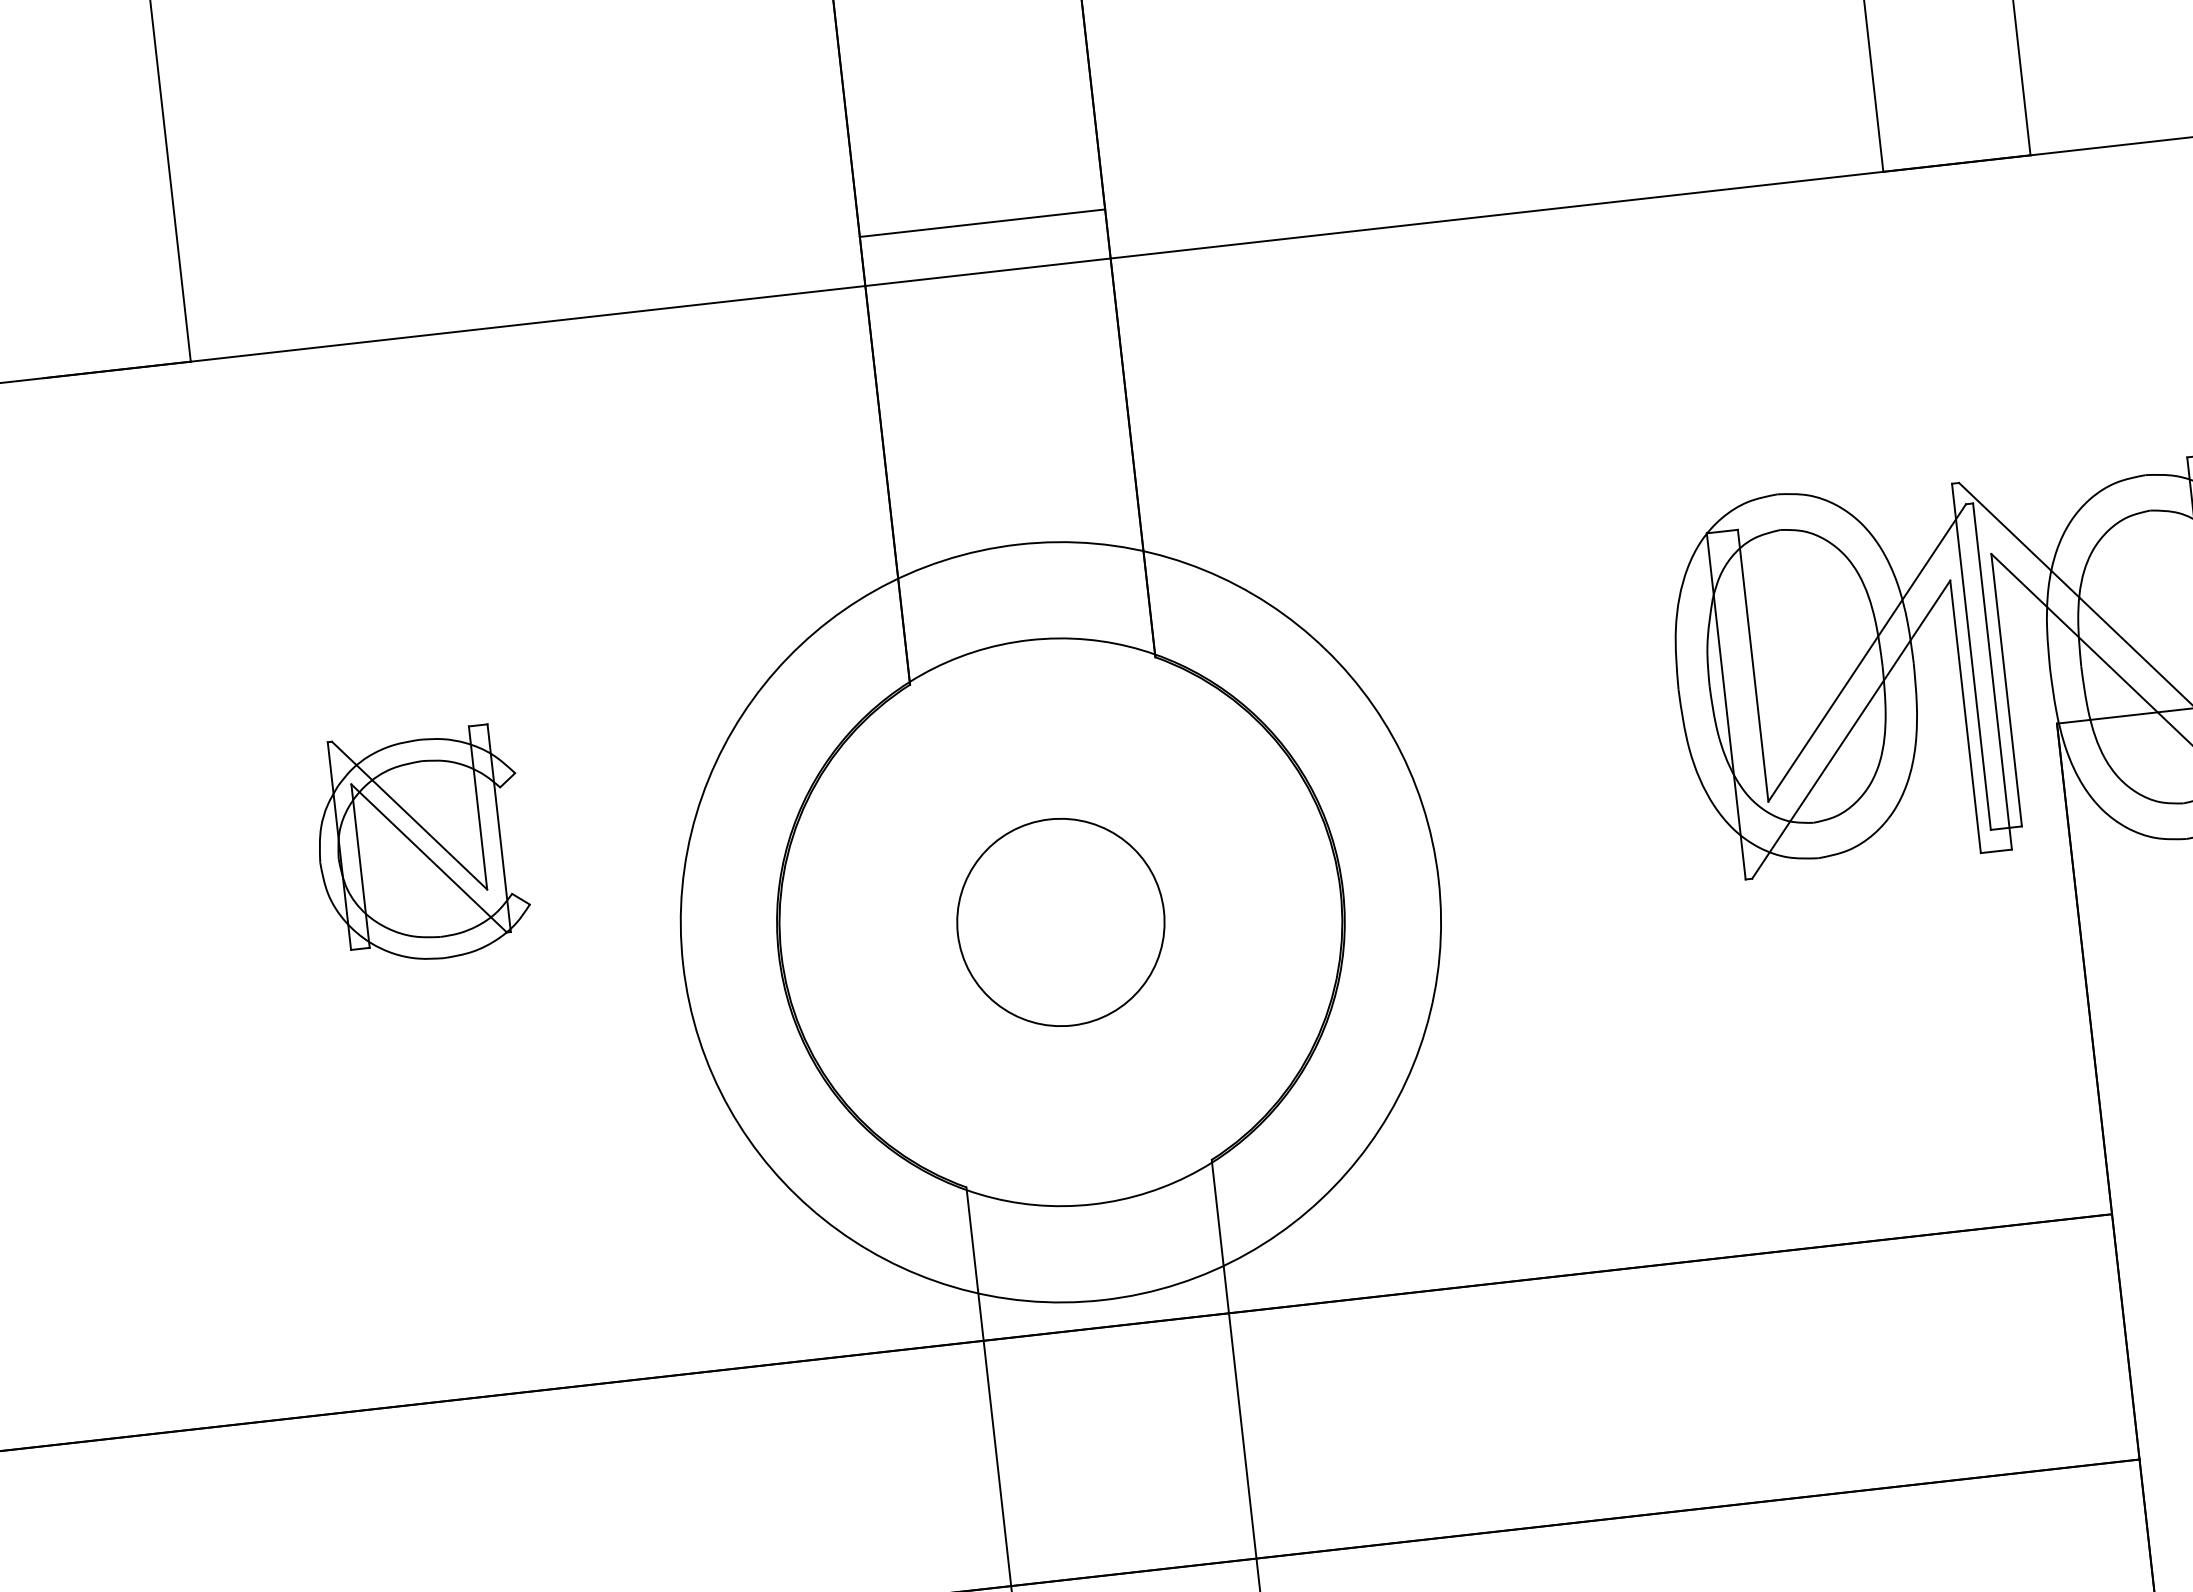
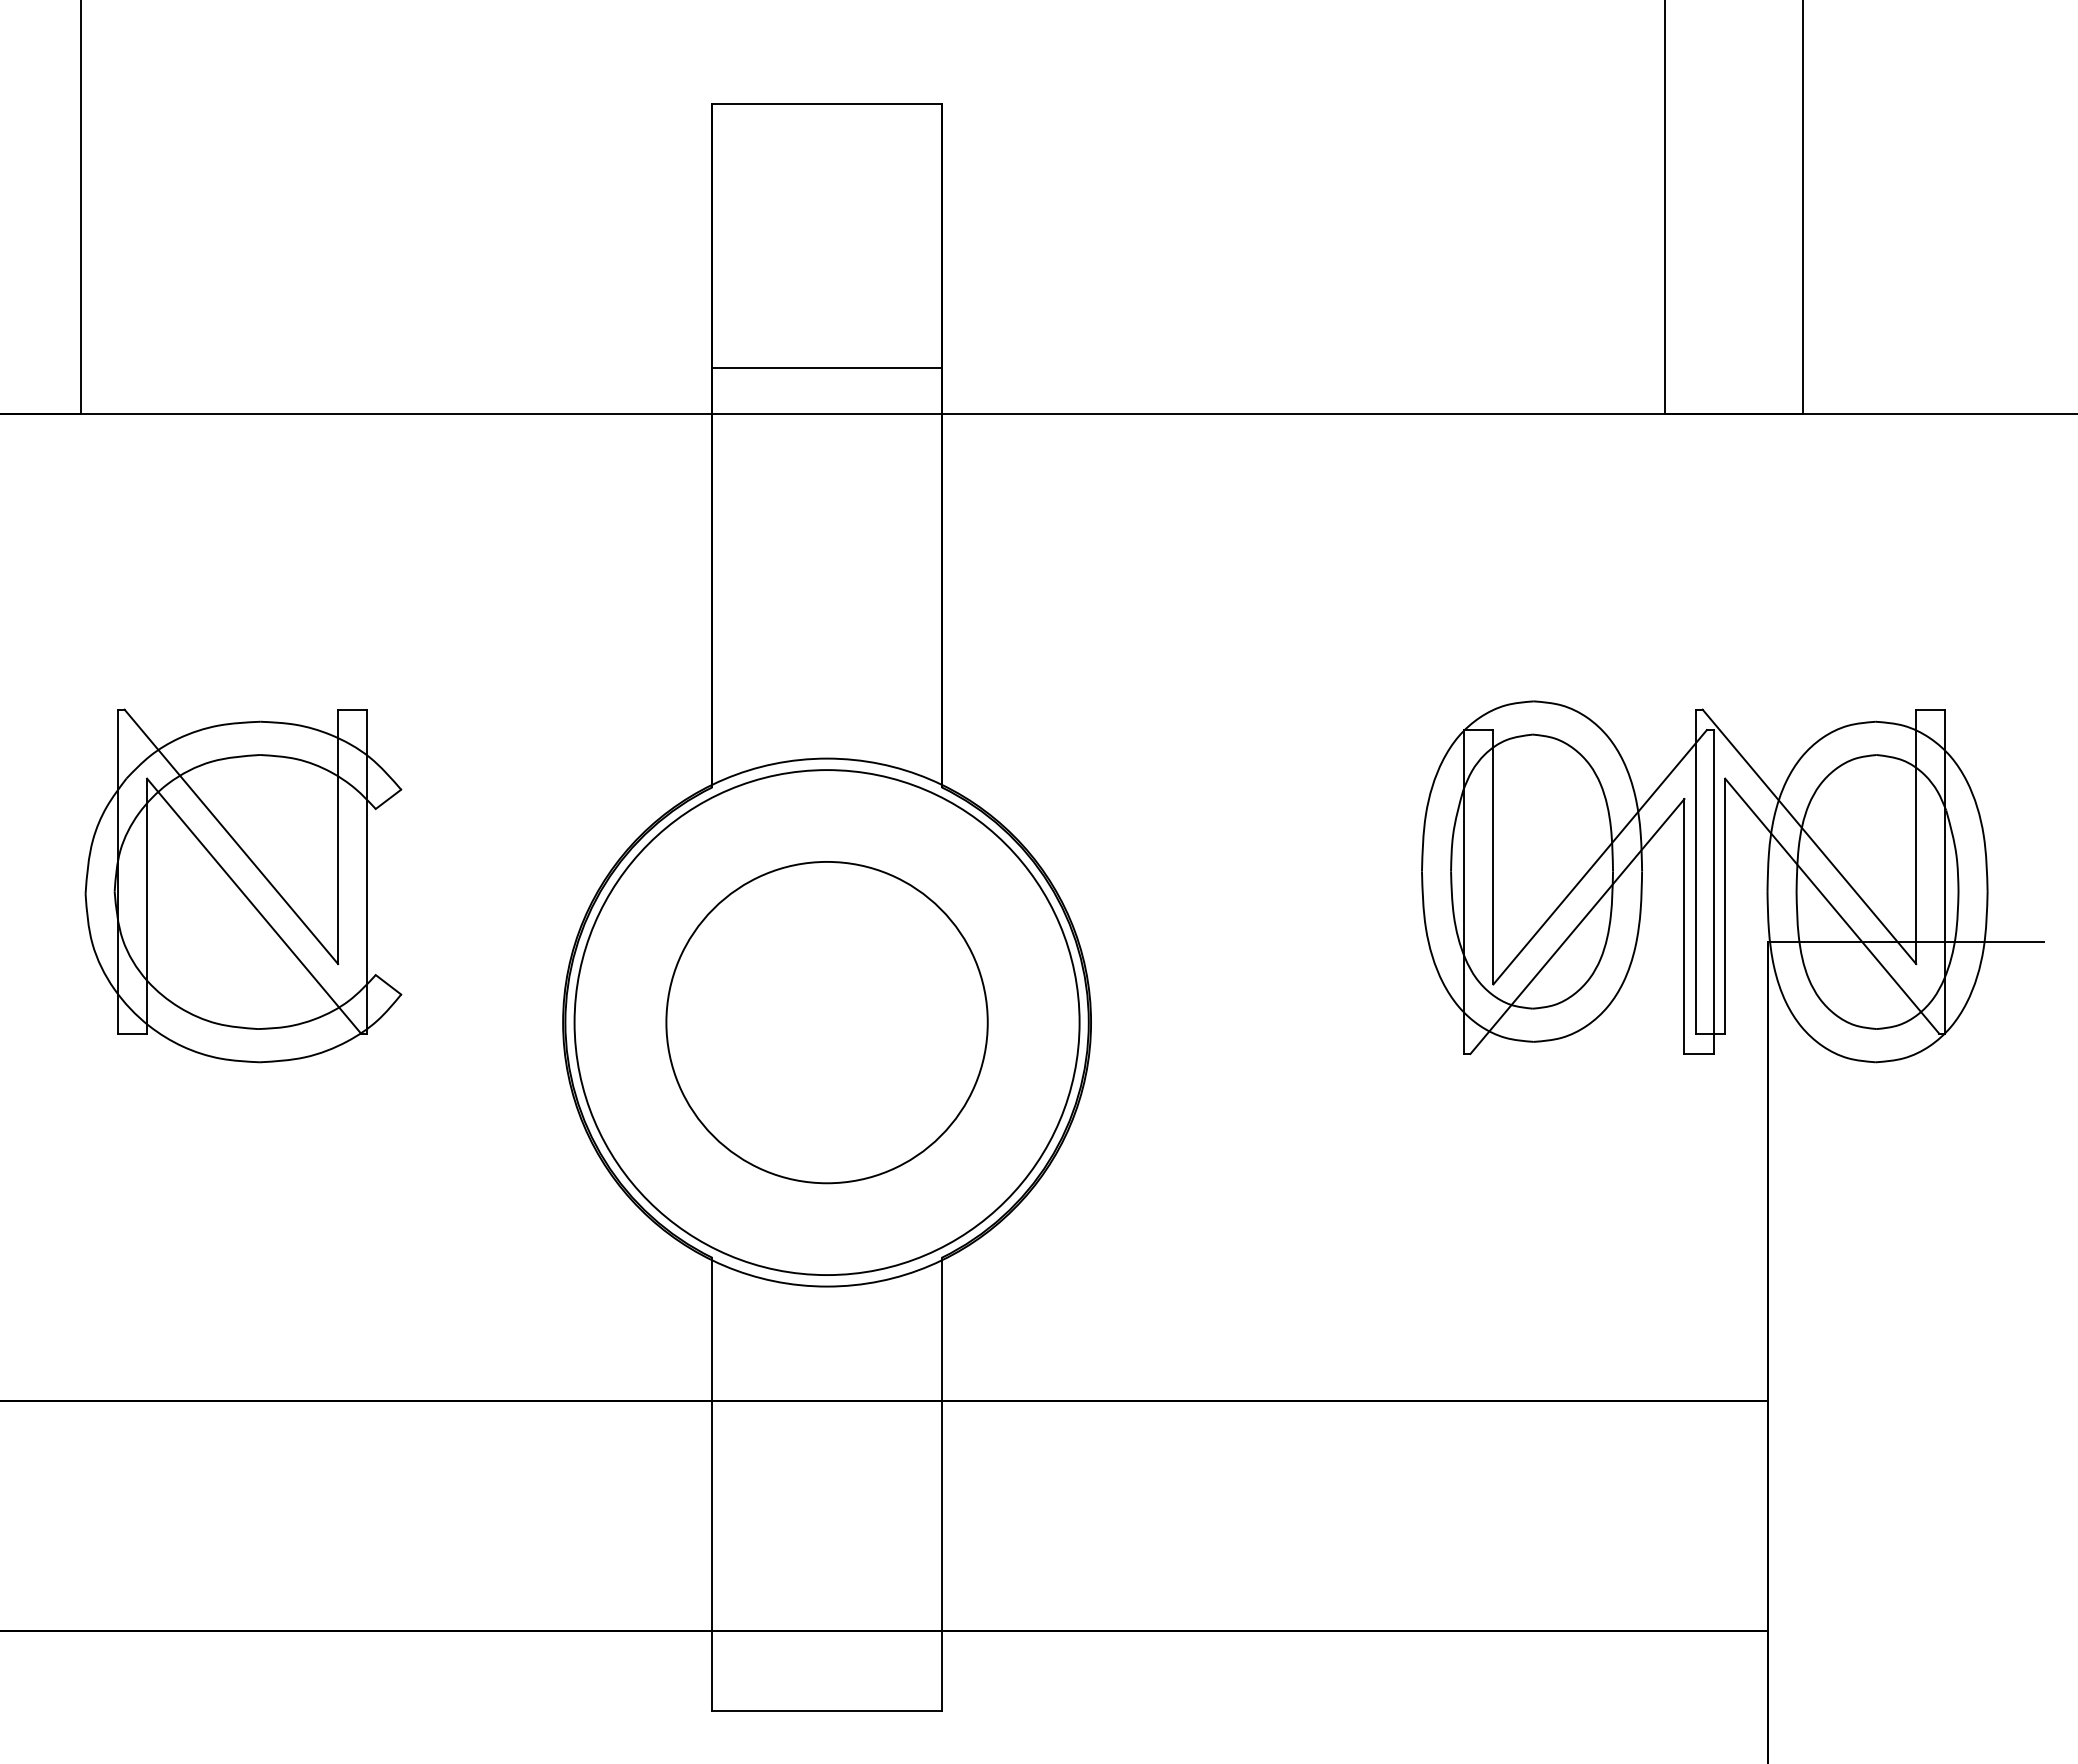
part: (420, 845) -> (243, 885), size x1.67
circle: (1060, 922) -> (826, 1022), size x0.71
circle: (1060, 922) -> (826, 1022), size x1.67

